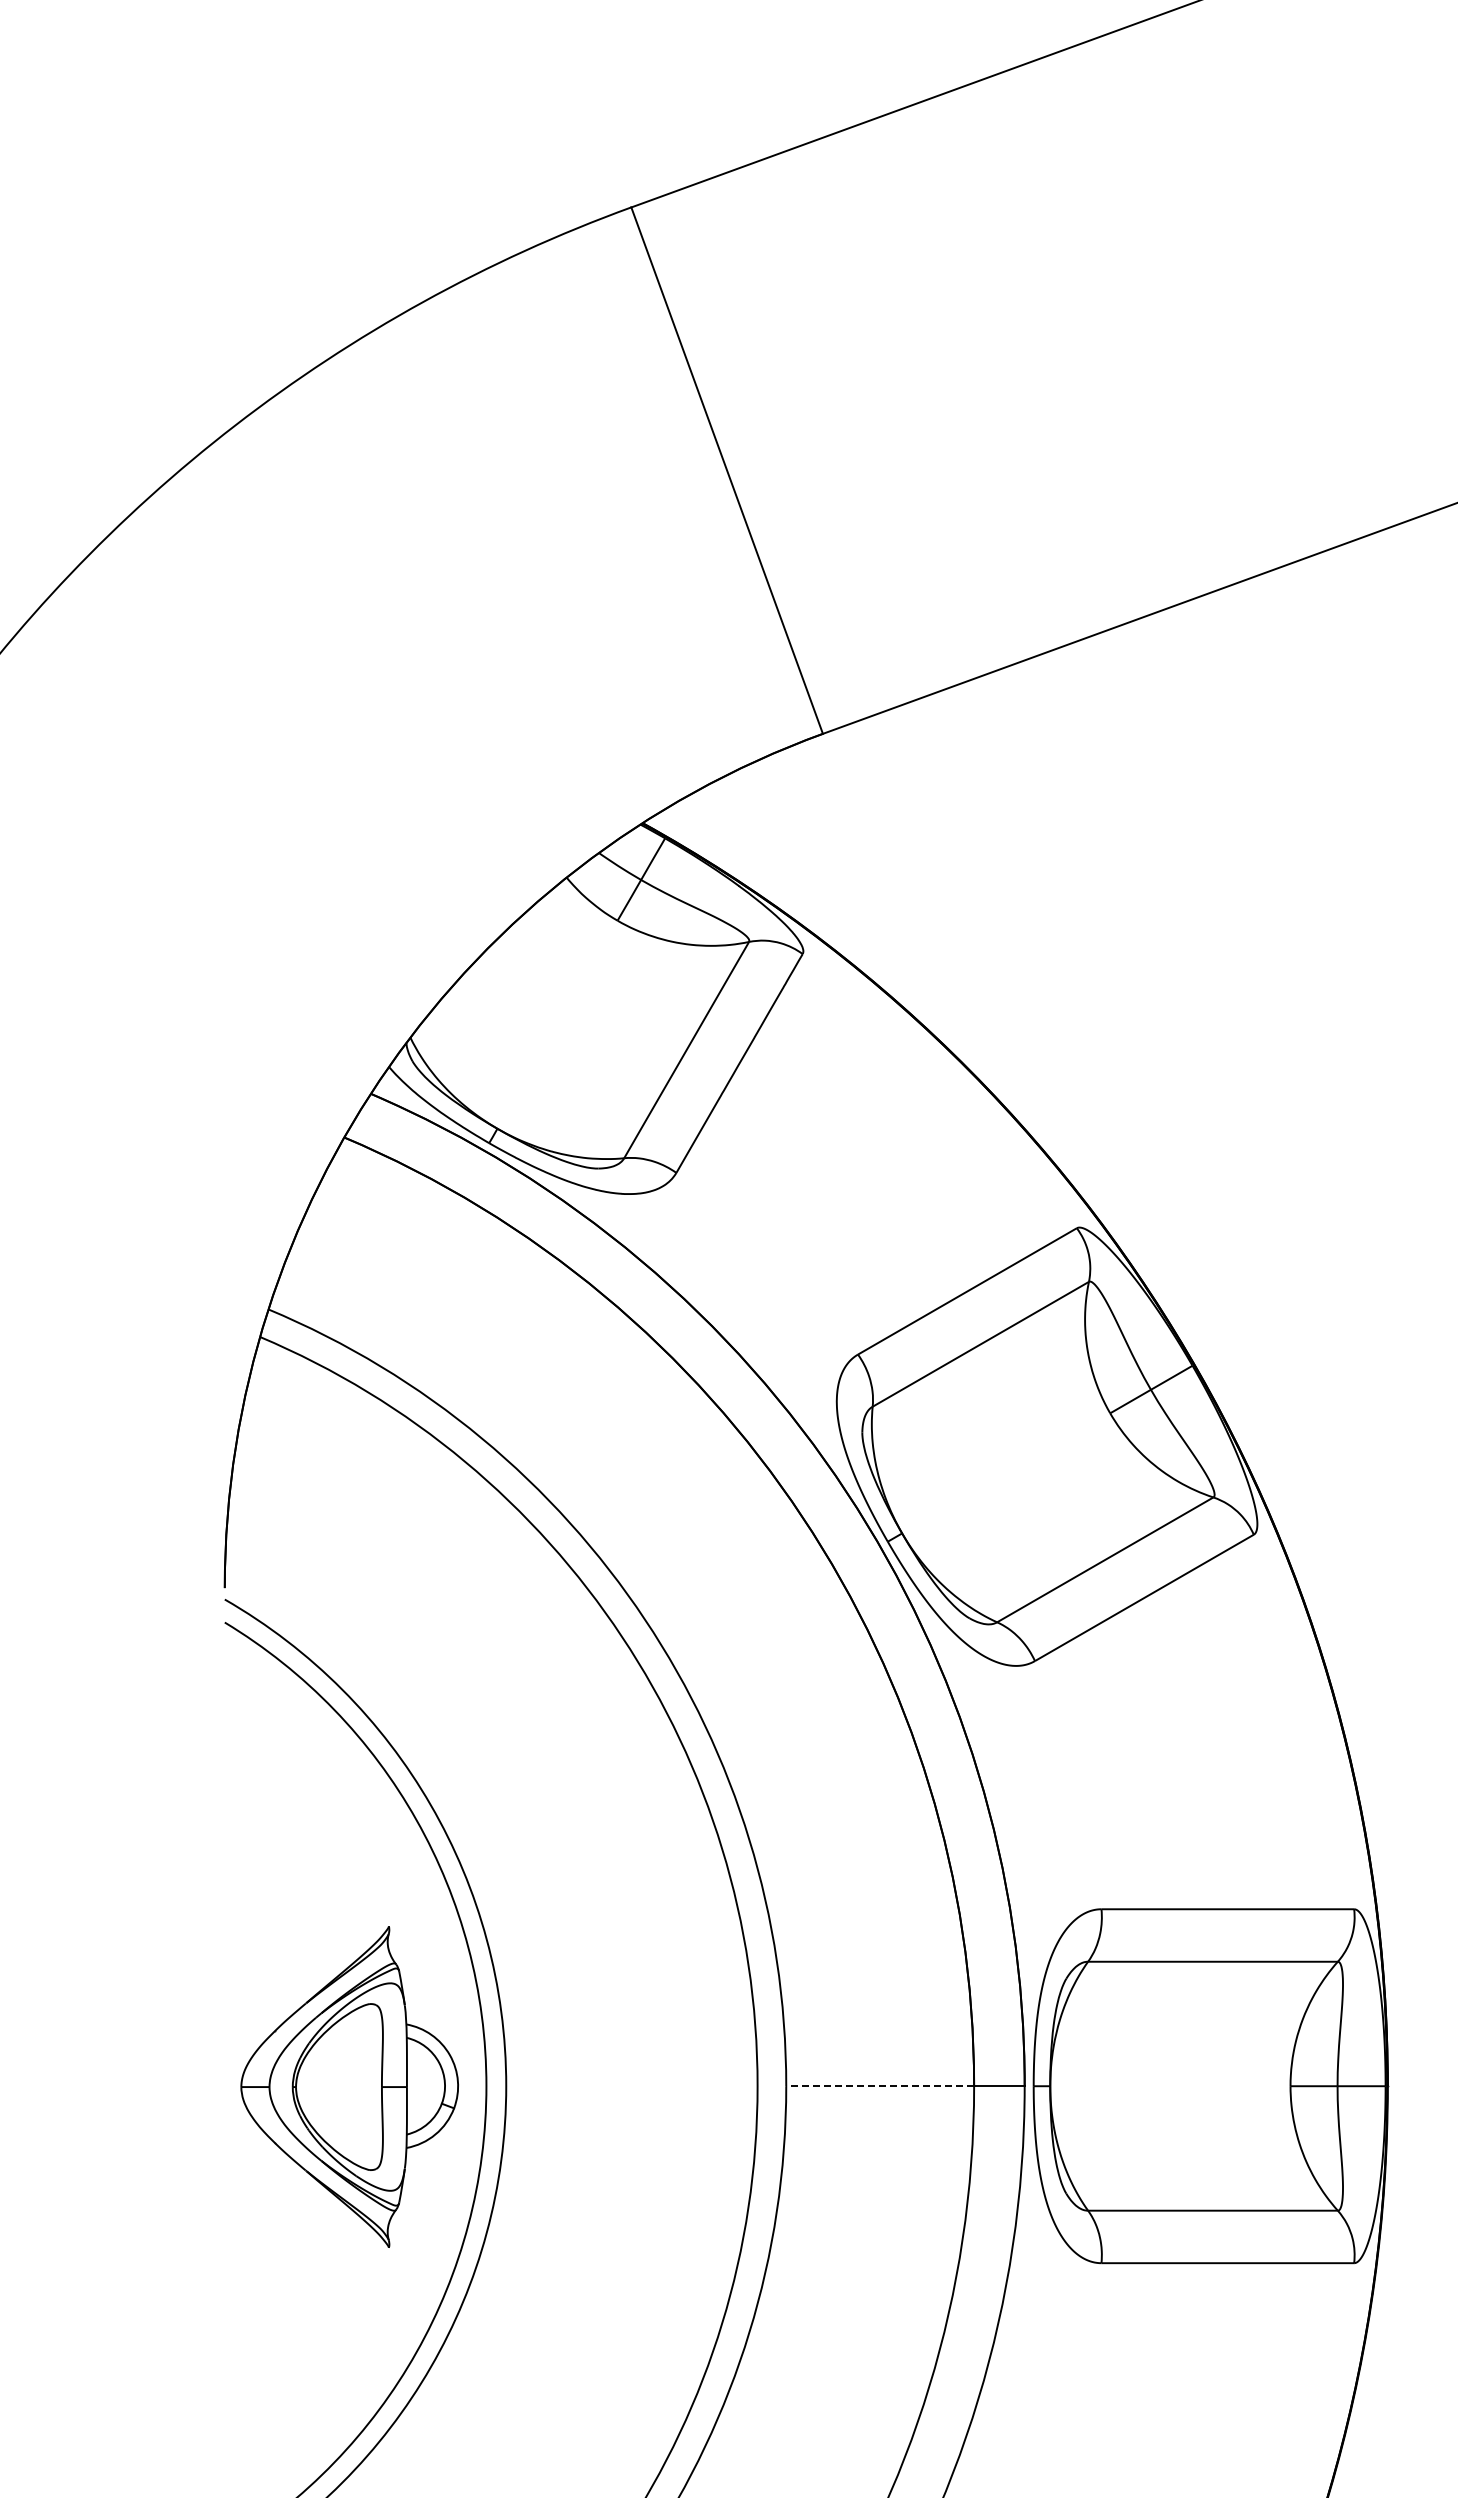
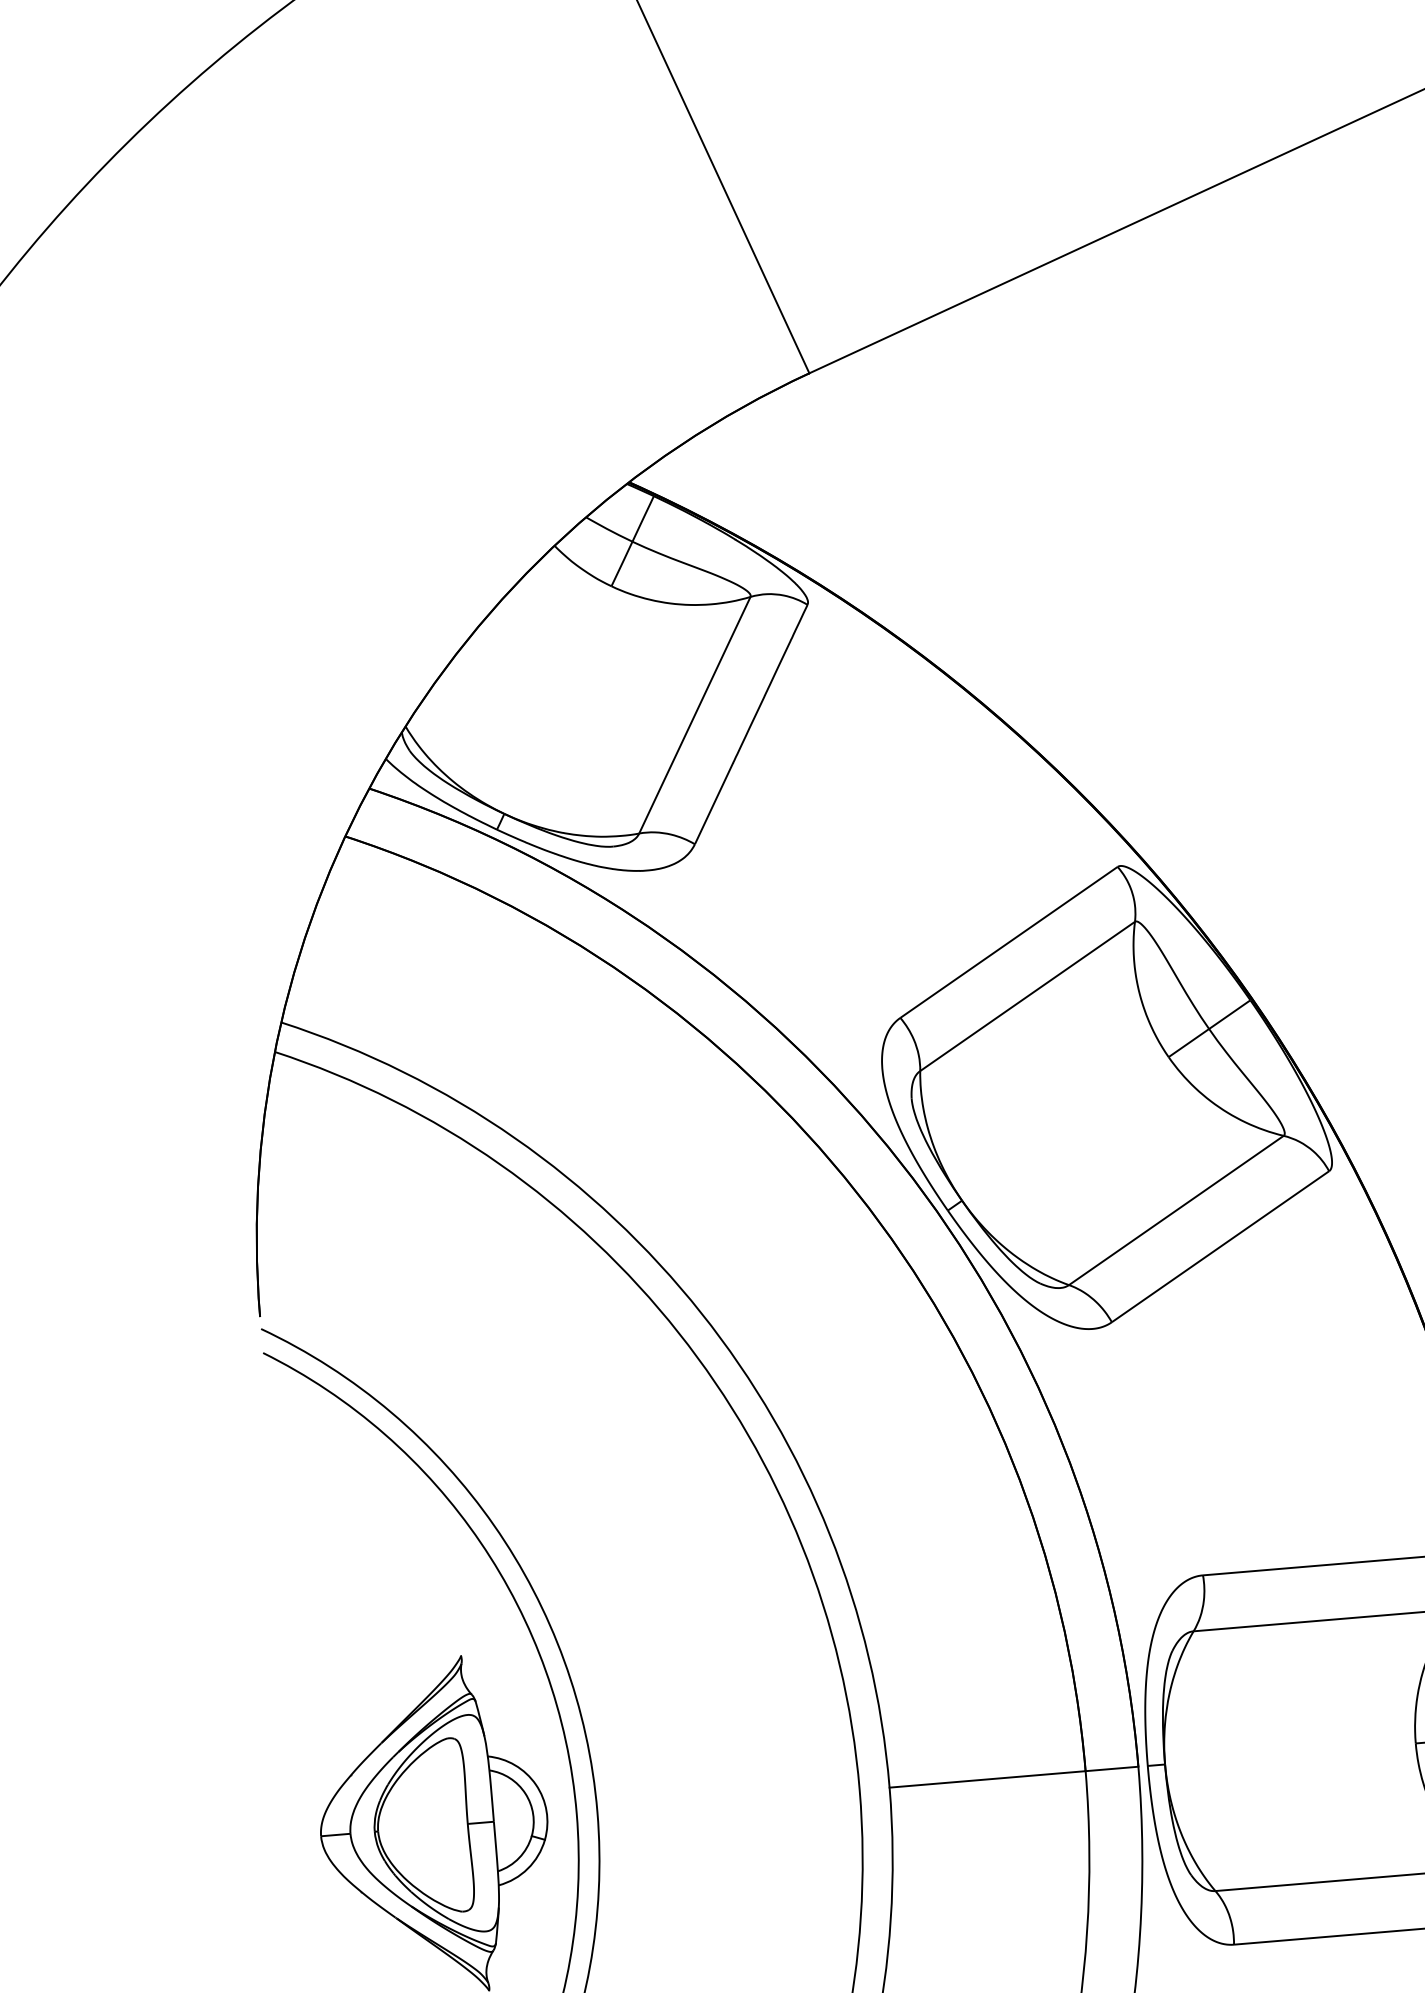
line: (880, 2086) -> (987, 1779), dashed -> solid

